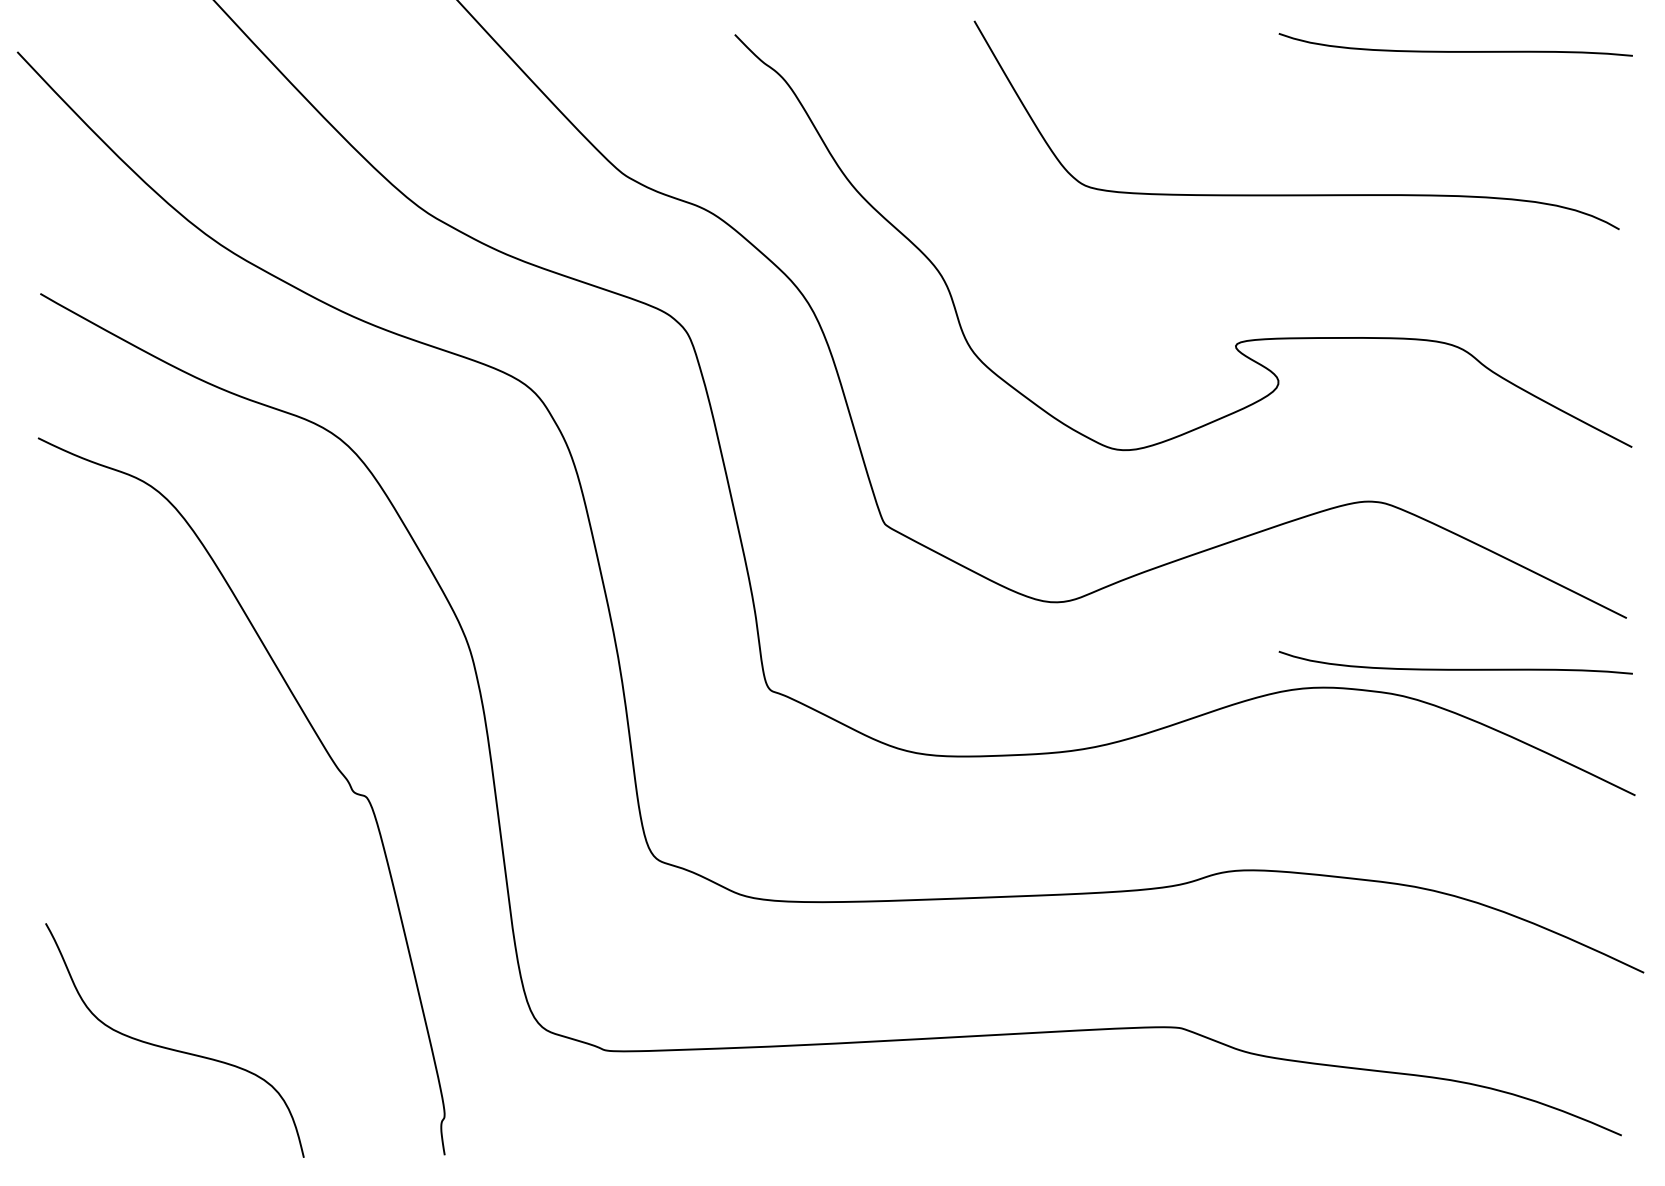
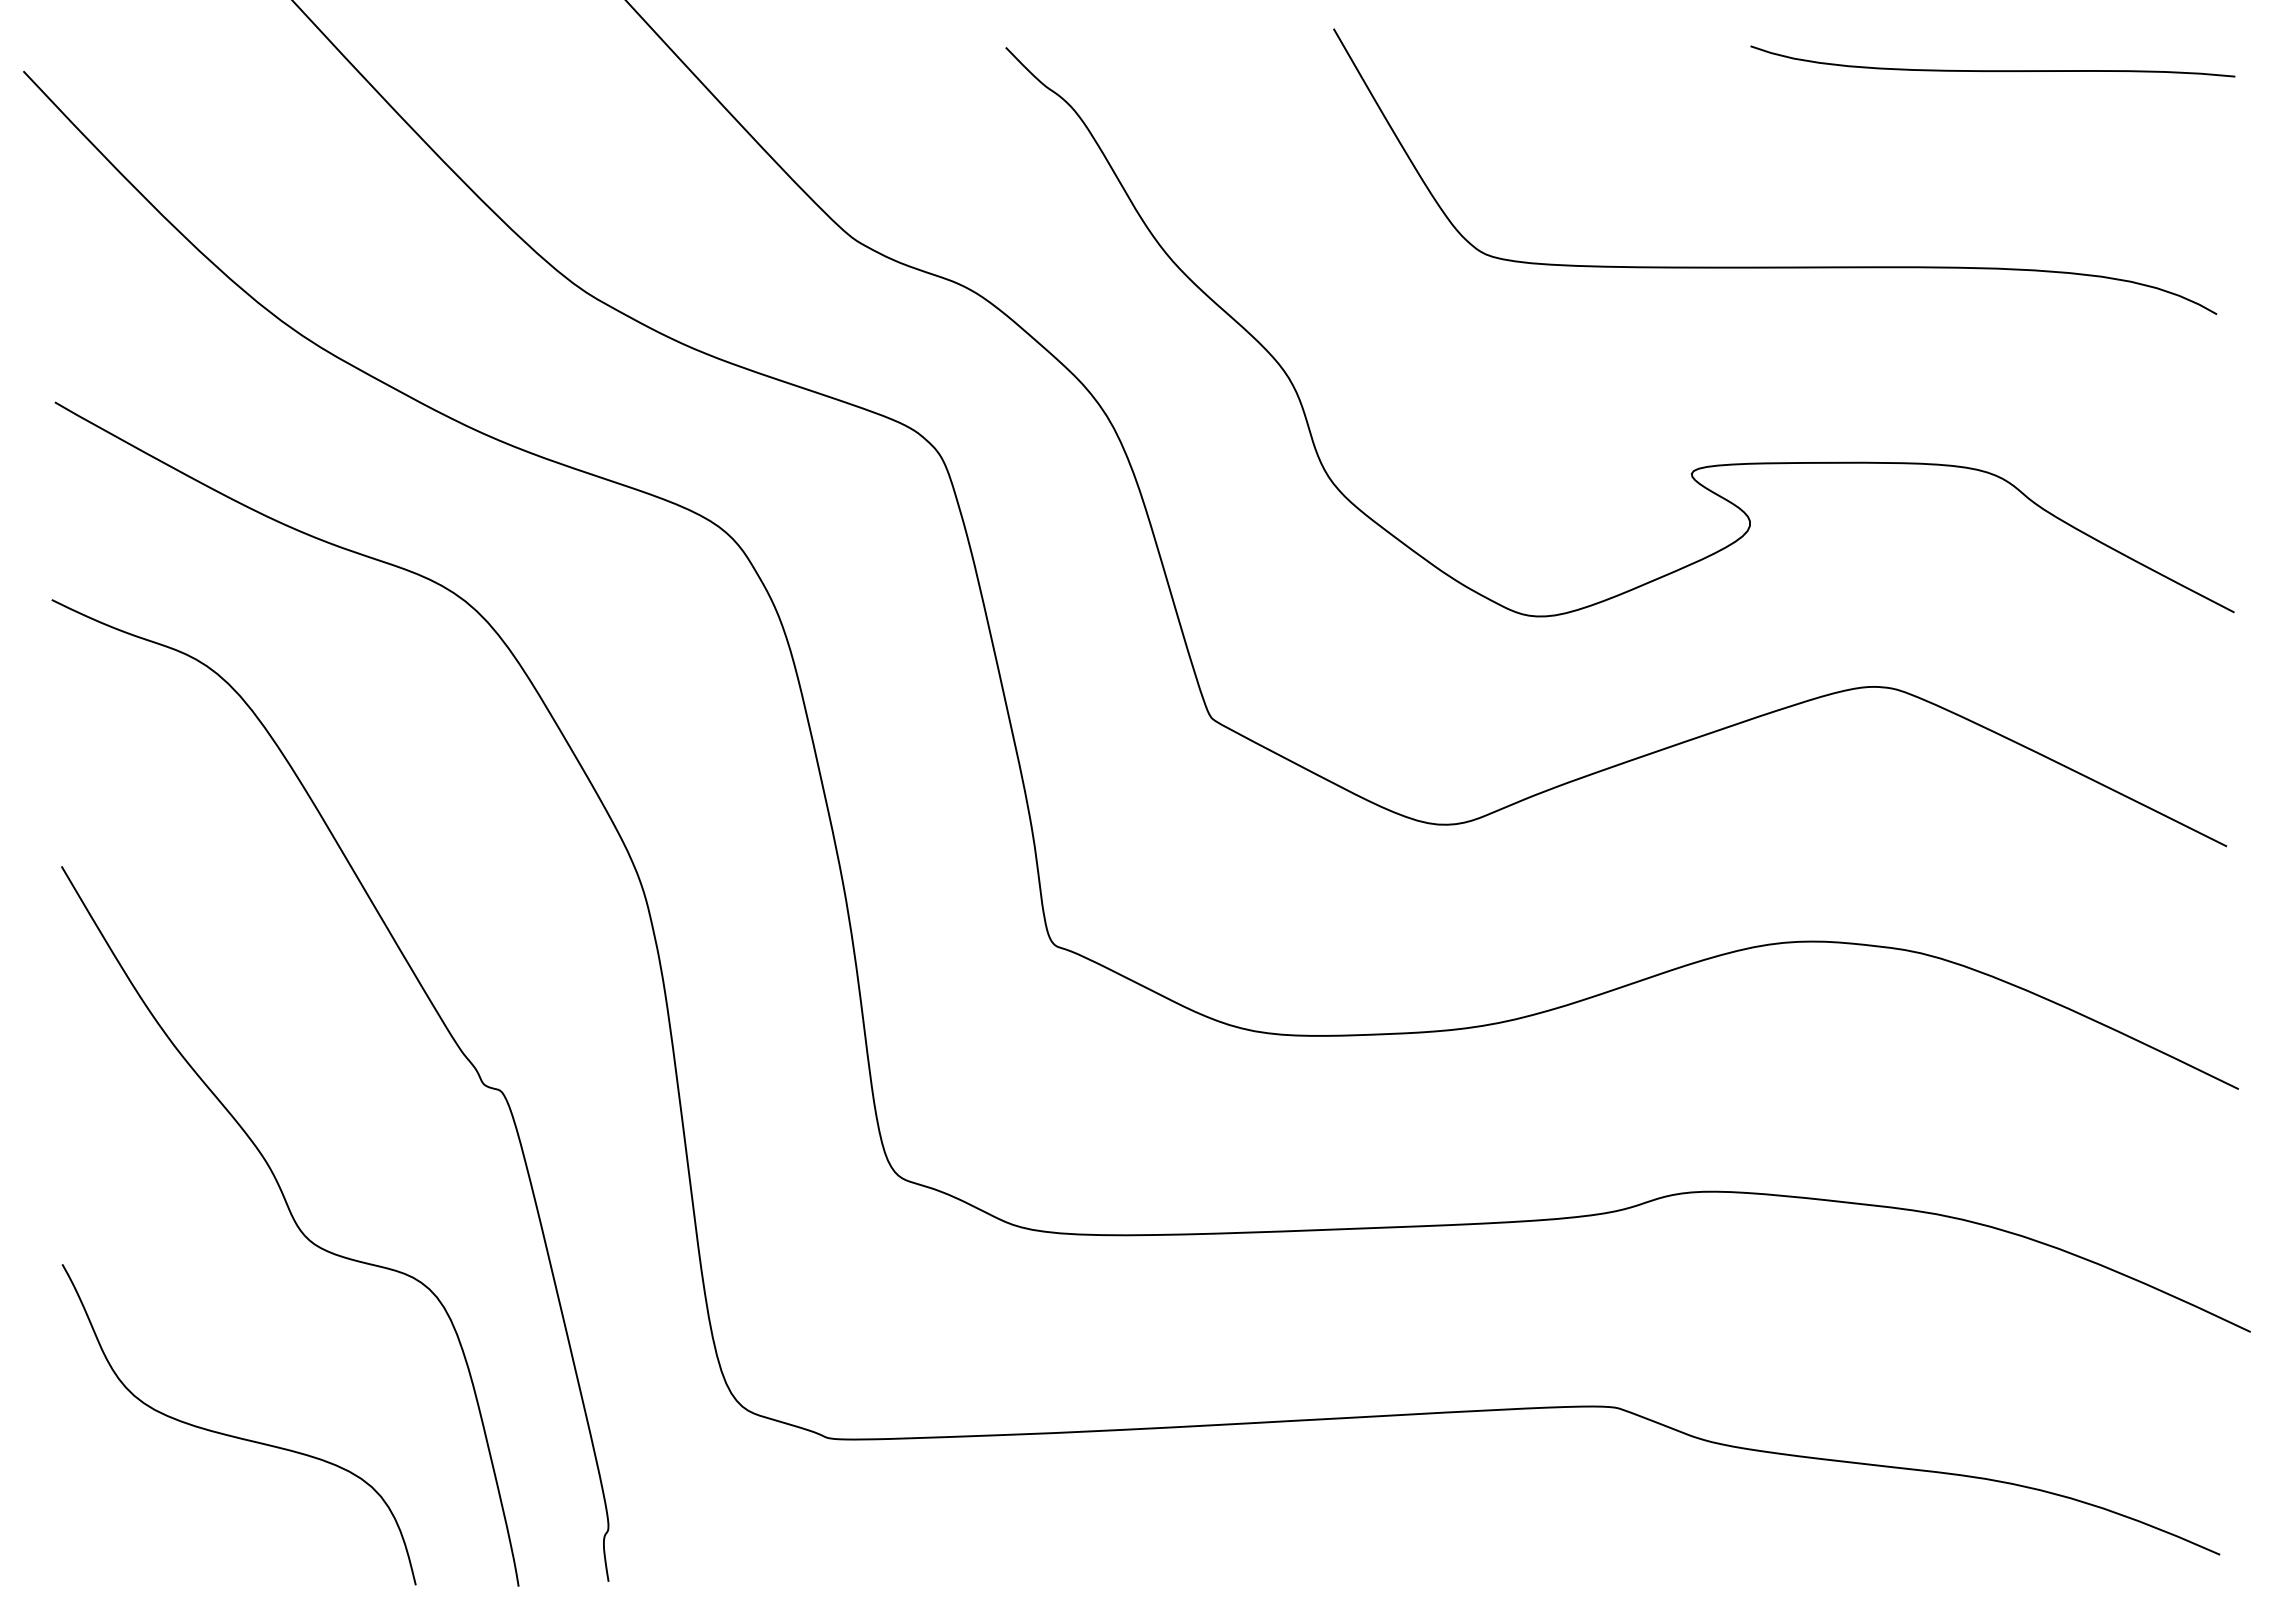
curve: (1455, 669) -> (1992, 916), removed
curve: (216, 894) -> (295, 1224), added

